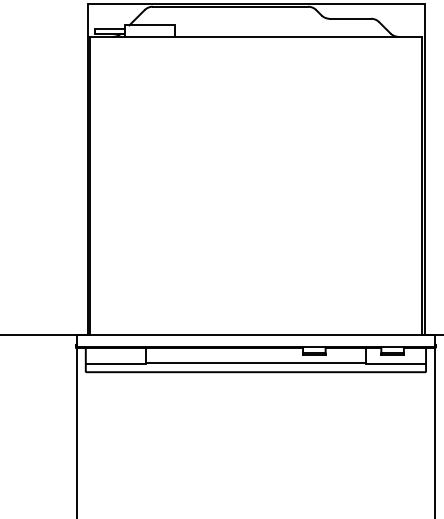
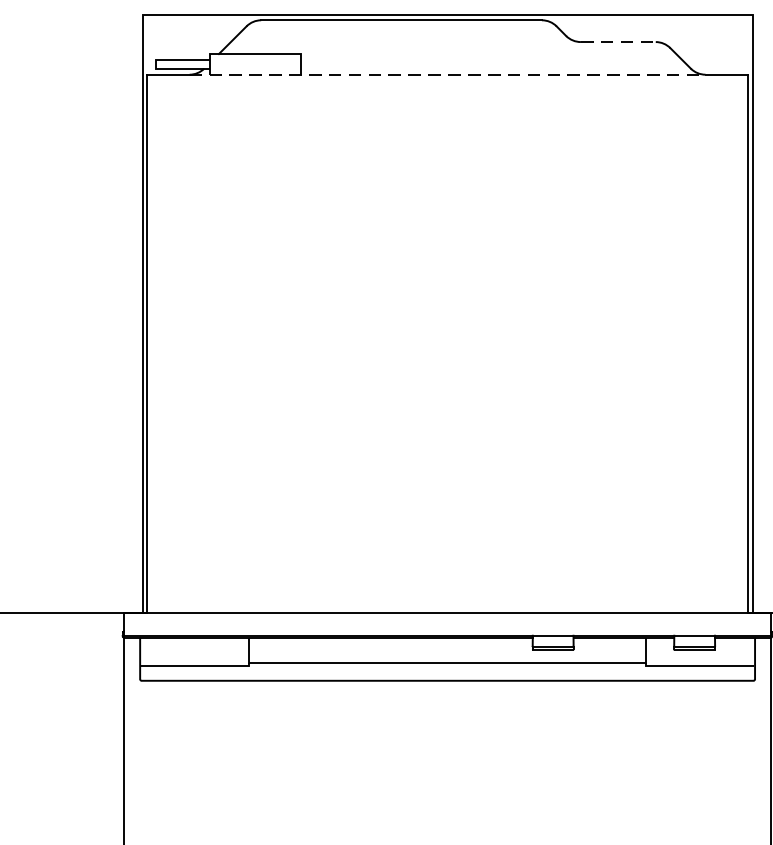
line: (350, 18) -> (618, 41), solid -> dashed
line: (255, 36) -> (446, 74), solid -> dashed

